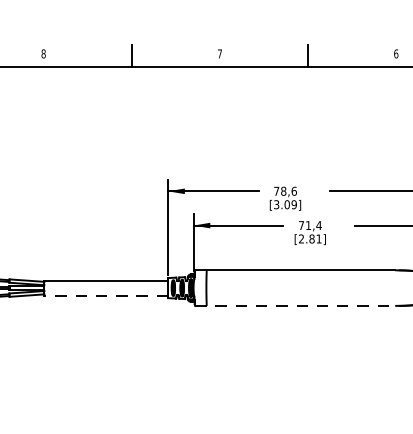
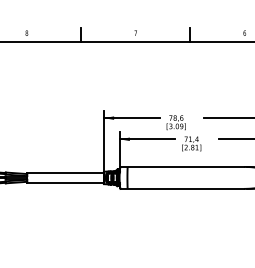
line: (106, 295) -> (65, 182), dashed -> solid
line: (295, 305) -> (182, 188), dashed -> solid

